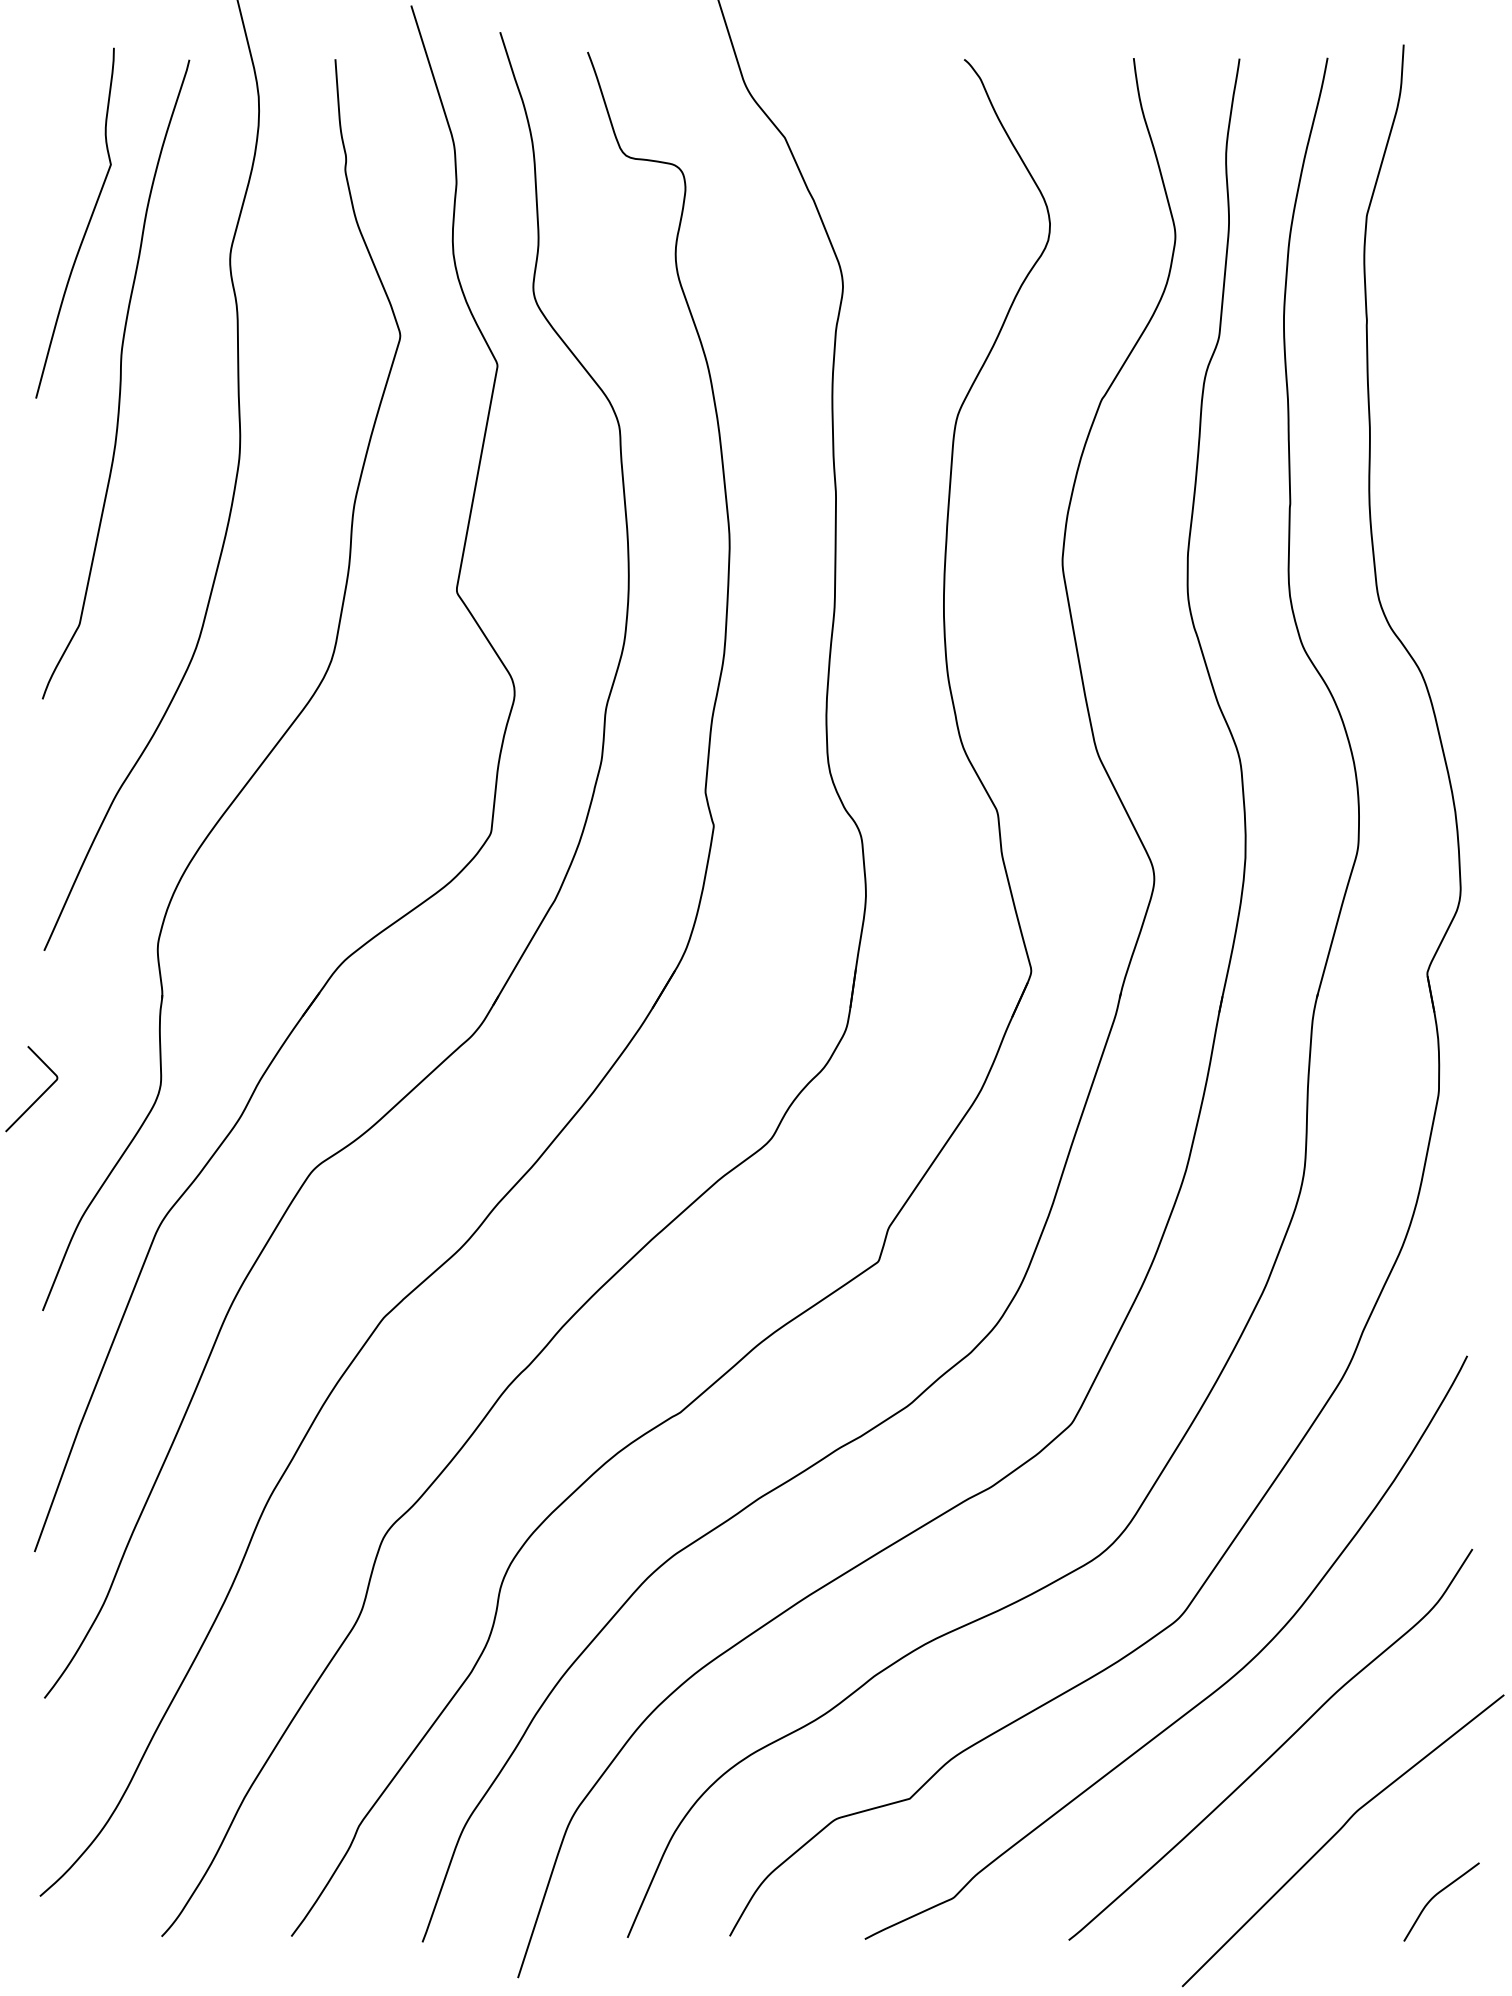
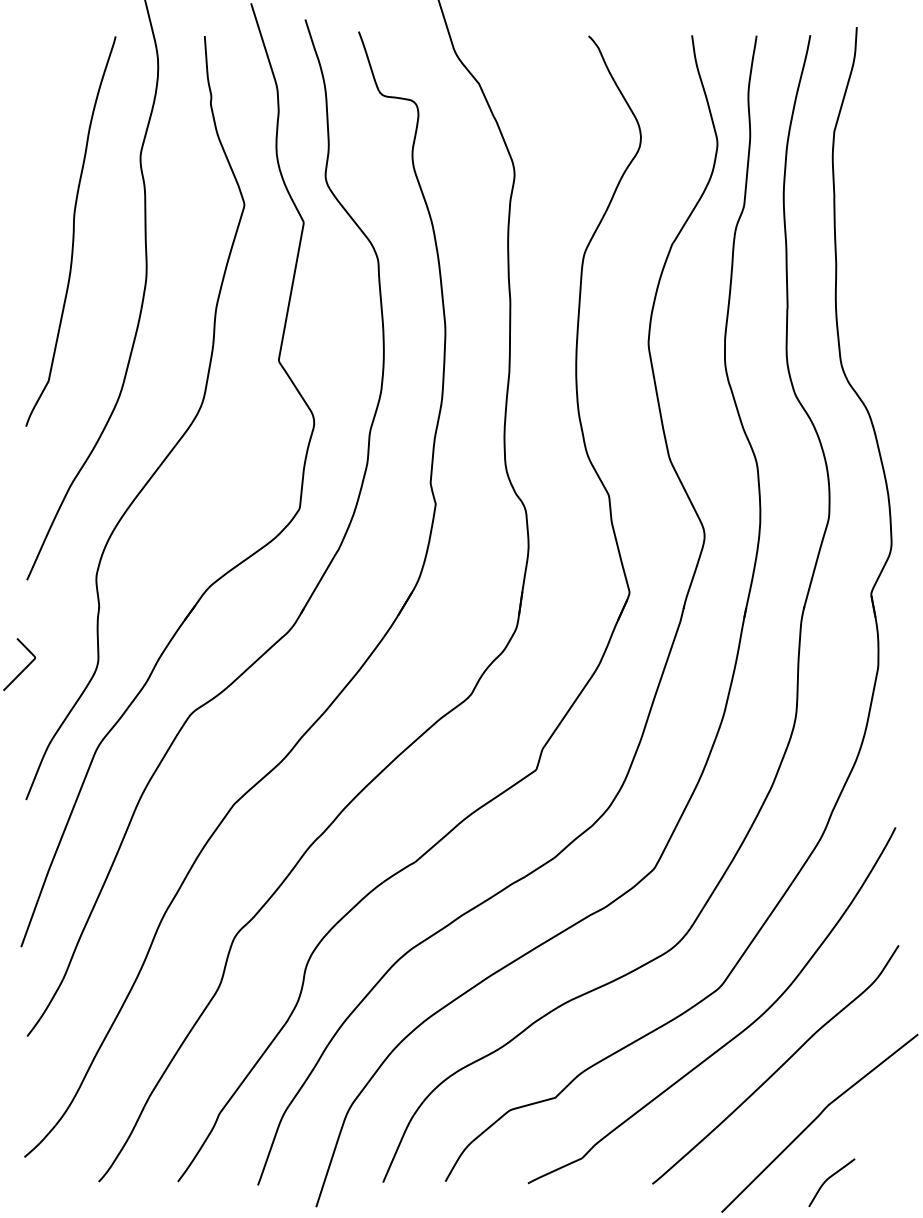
curve: (84, 230) -> (51, 140), removed
curve: (1439, 1895) -> (830, 1178), moved

